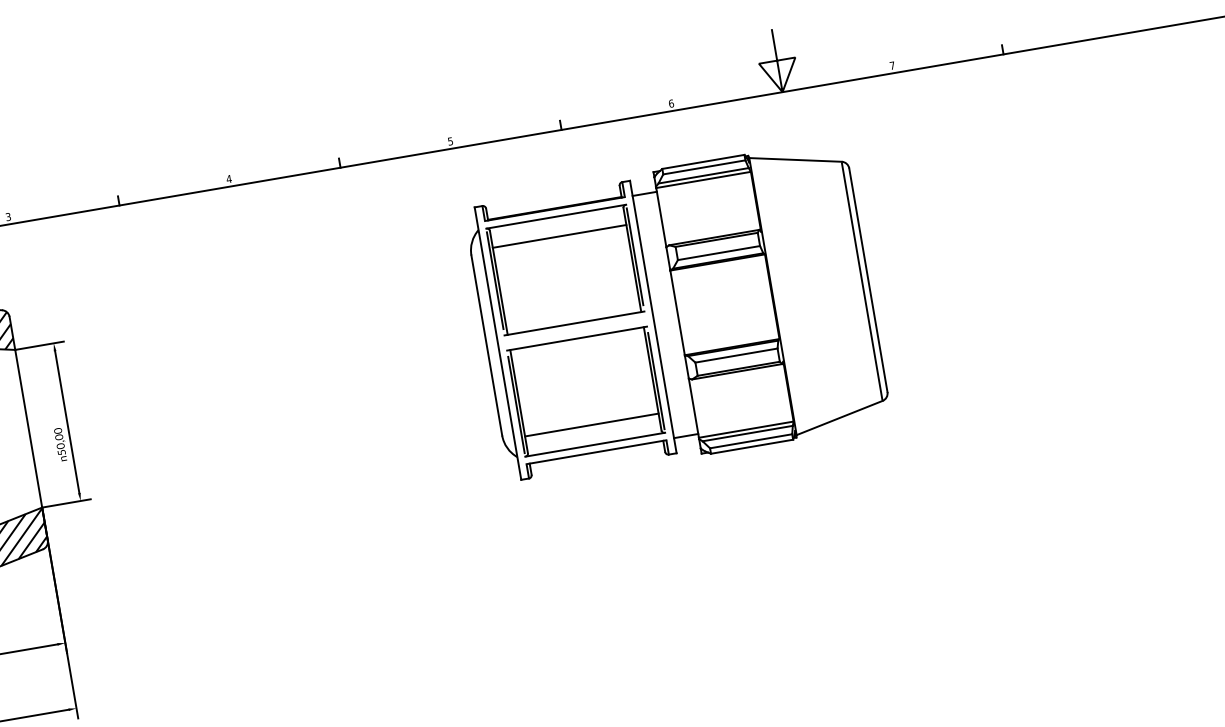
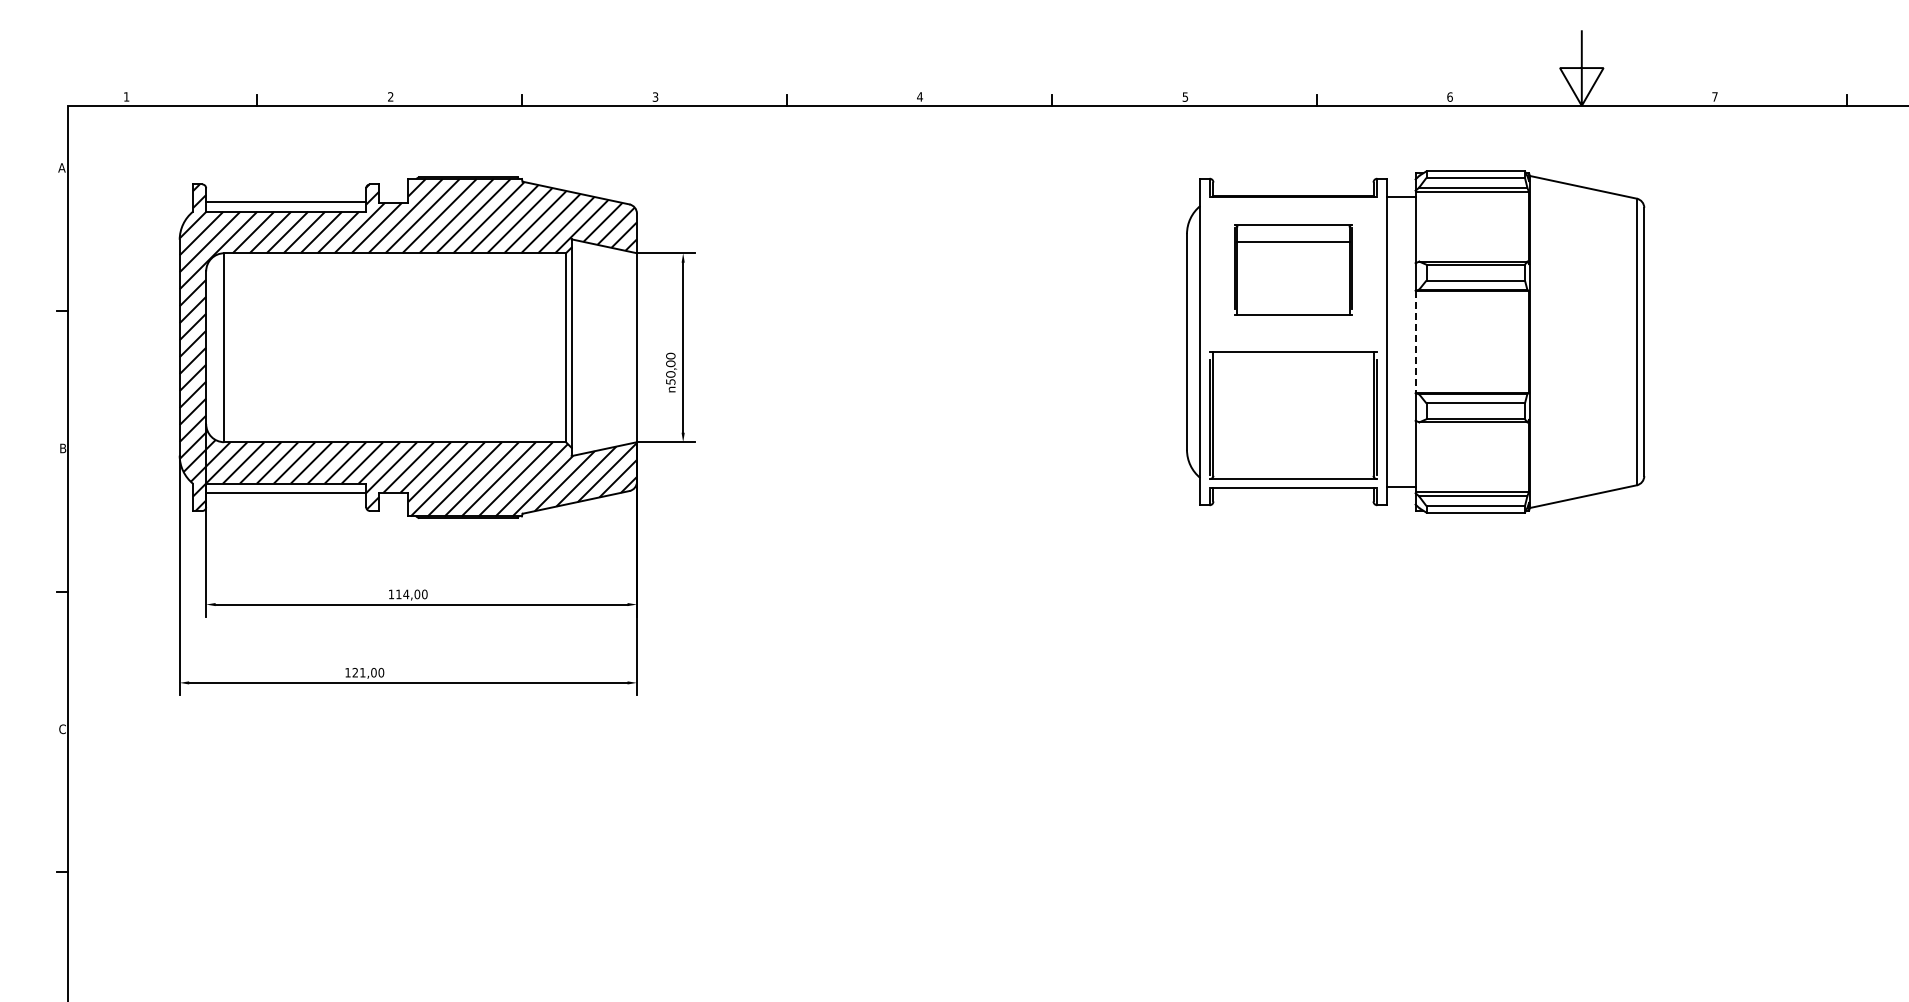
part: (565, 269) -> (1293, 269), size x0.7
line: (677, 313) -> (1415, 342), solid -> dashed
line: (591, 425) -> (1293, 455), removed

